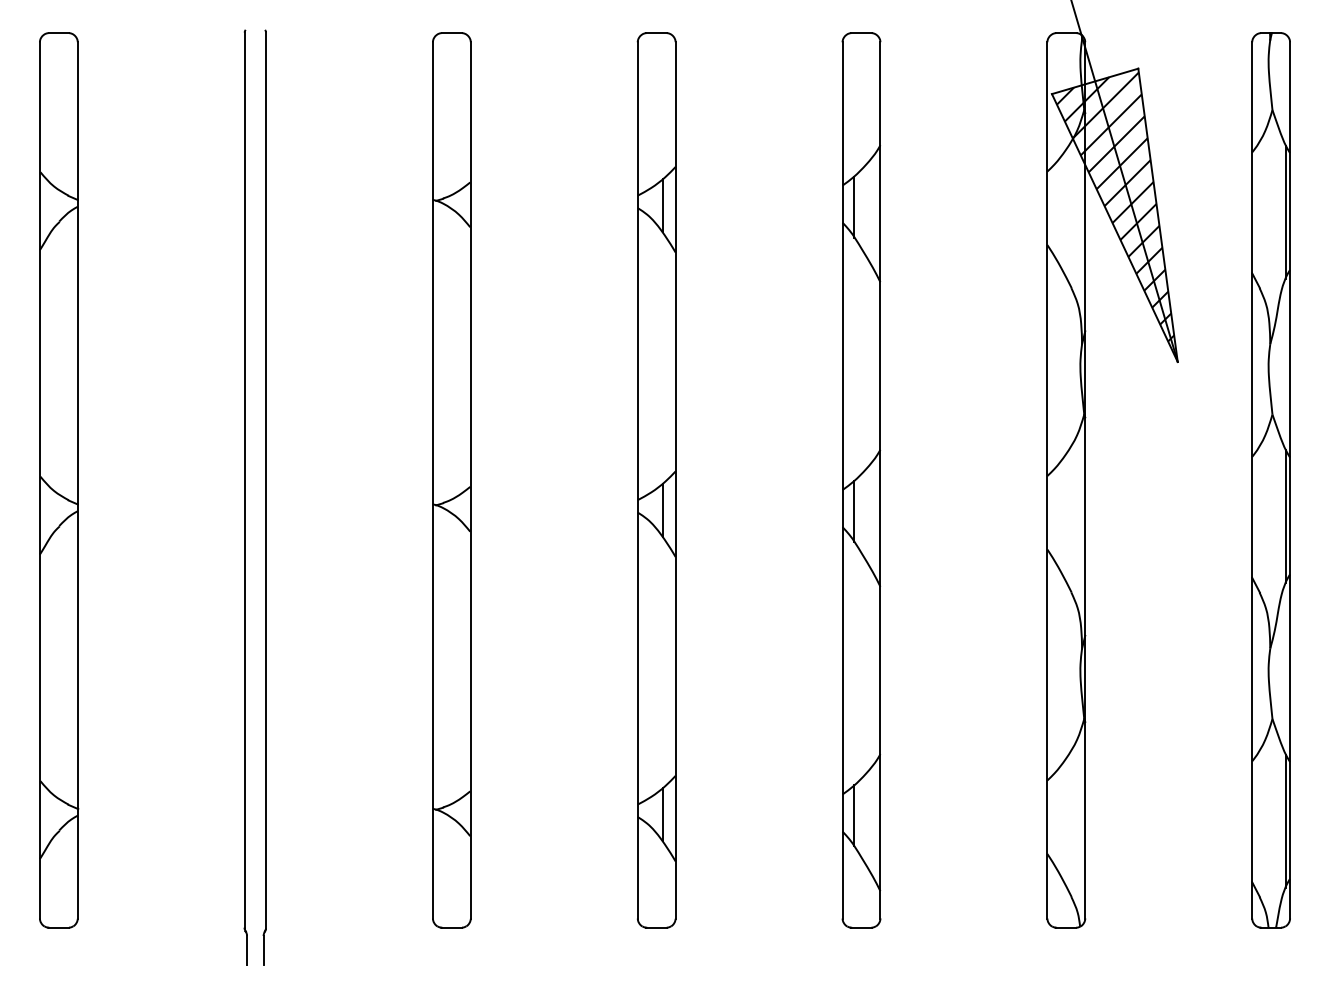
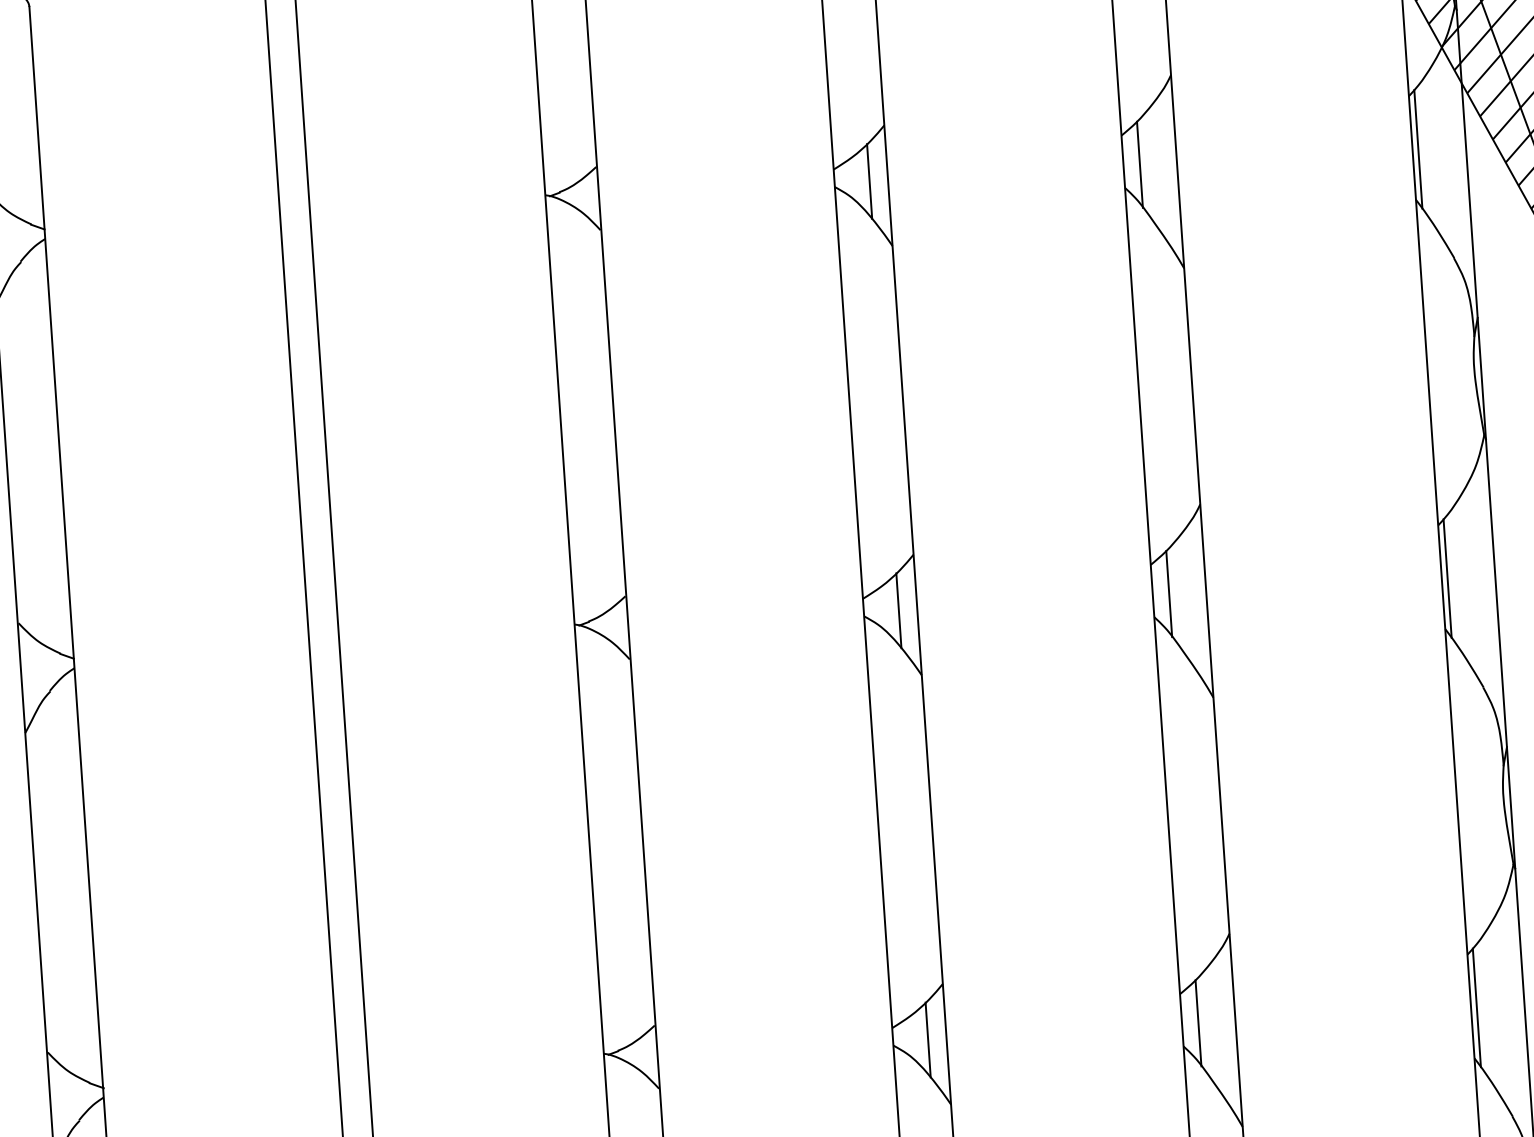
line: (1051, 209) -> (1418, 149), added
line: (1051, 513) -> (1447, 577), added
line: (1051, 818) -> (1476, 1007), added

